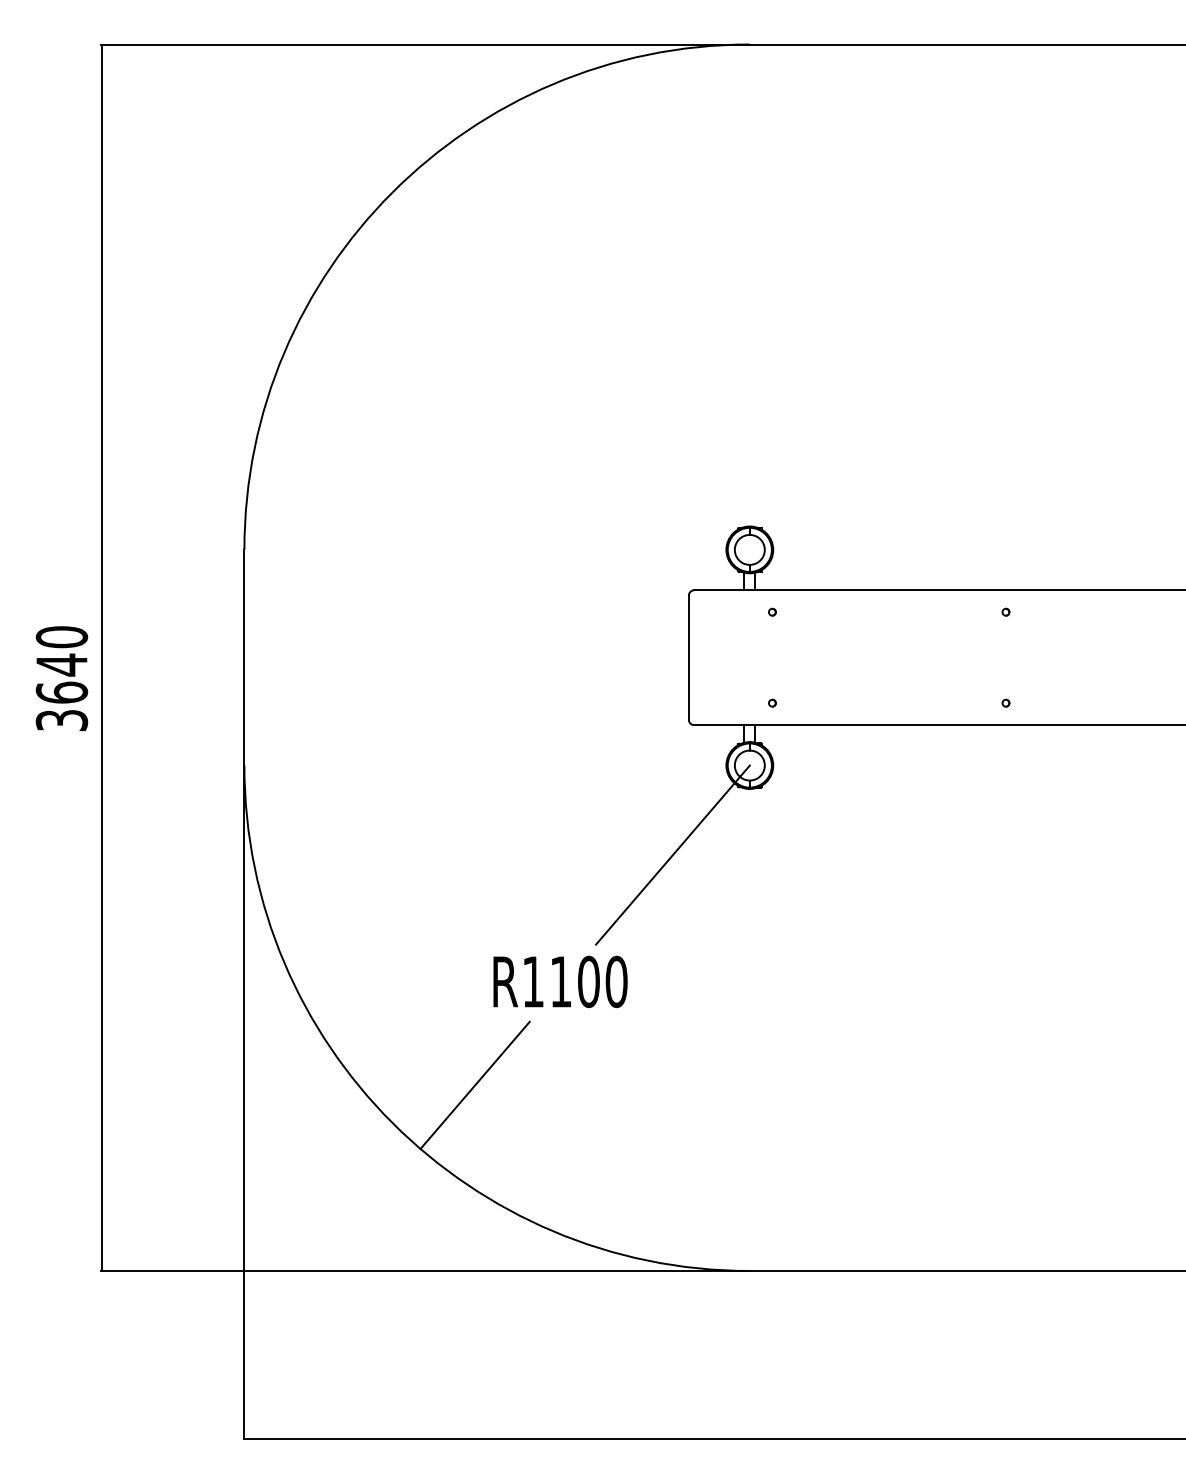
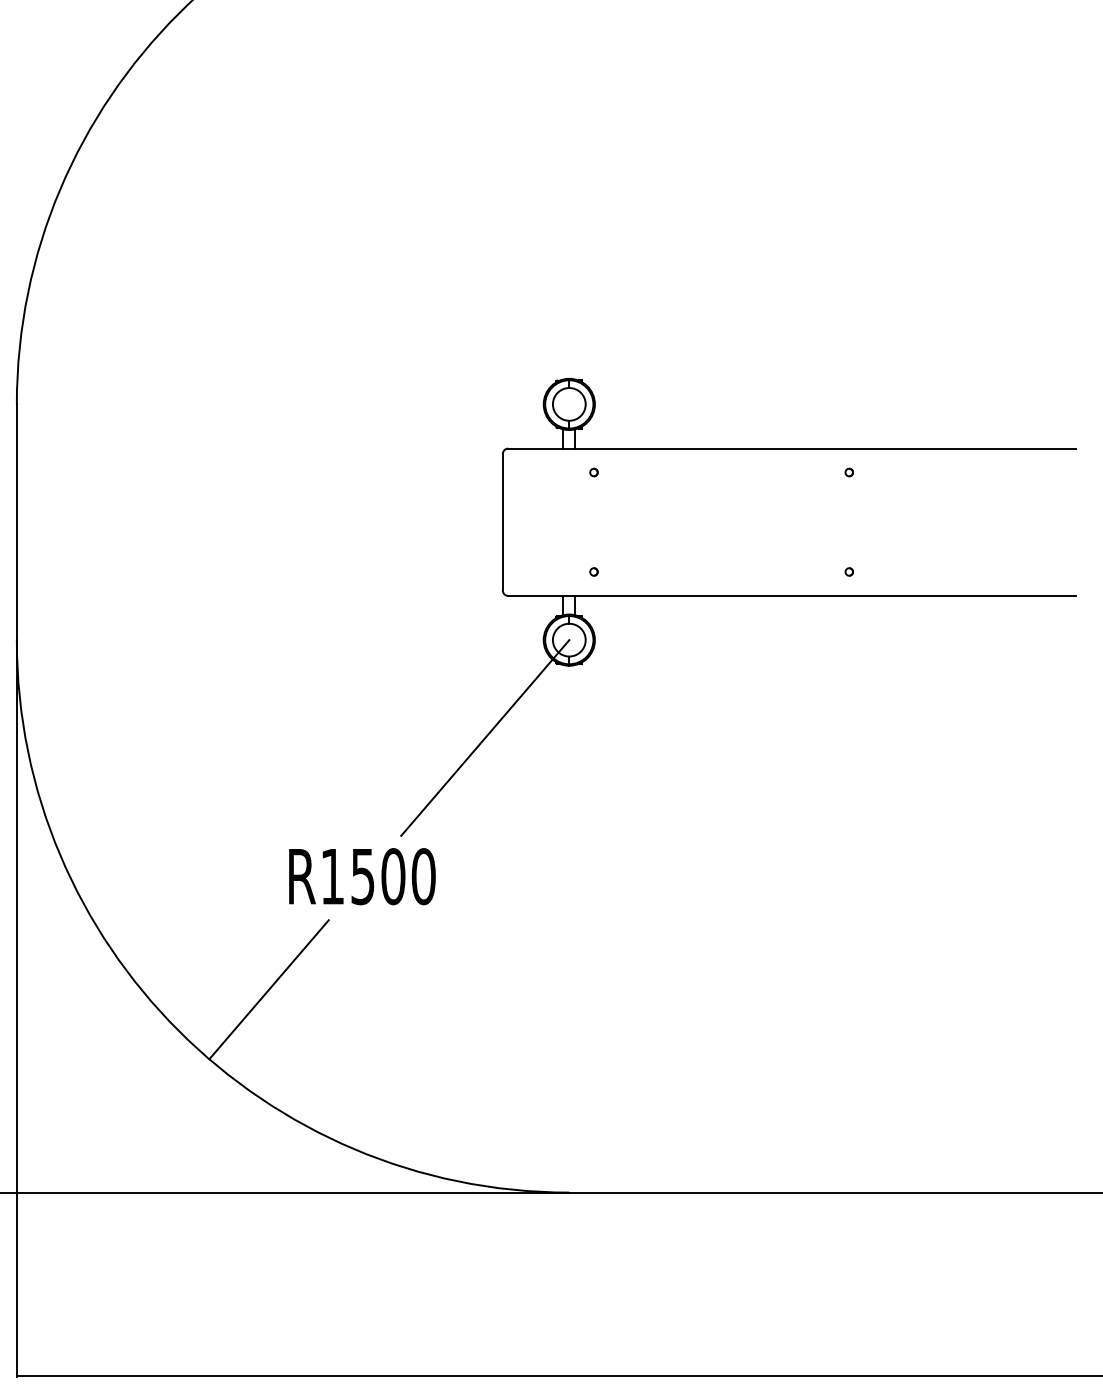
text: (560, 982) -> (362, 877), R1100 -> R1500

